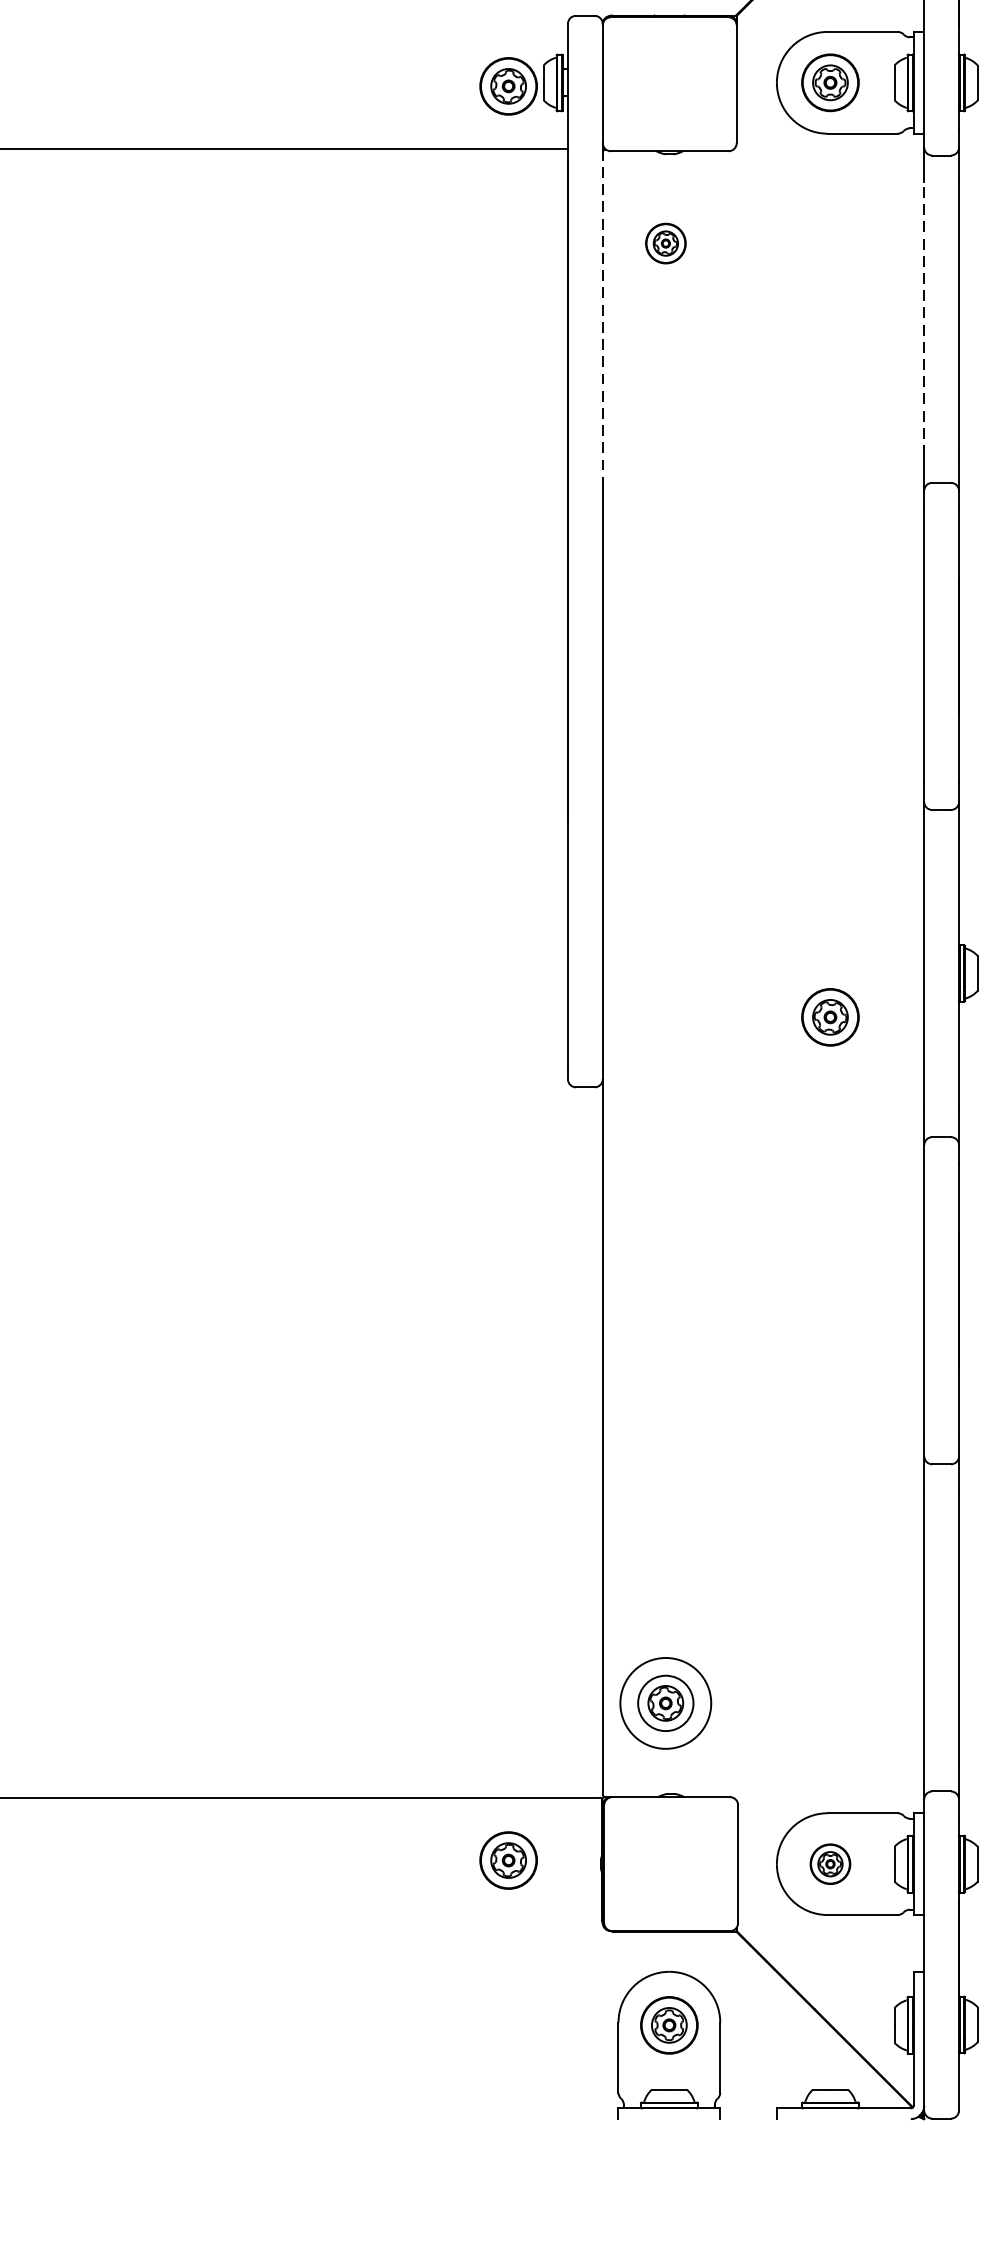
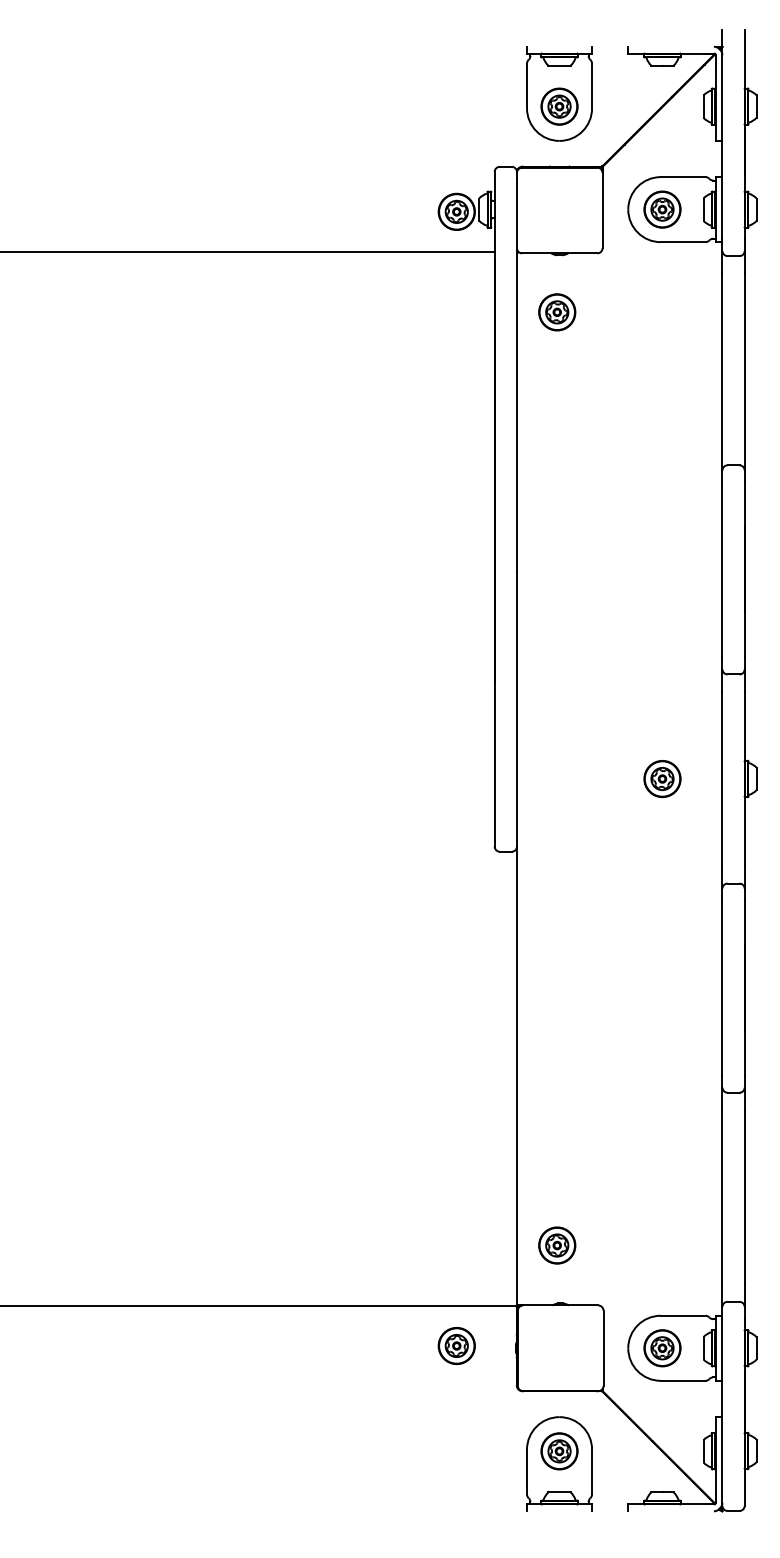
part: (666, 243) -> (557, 312), size x1.43
line: (602, 315) -> (516, 358), dashed -> solid
line: (924, 318) -> (722, 360), dashed -> solid
part: (830, 1018) -> (662, 779), moved
circle: (666, 1703) -> (557, 1245), size x0.62
part: (830, 1864) -> (662, 1348), size x1.43

